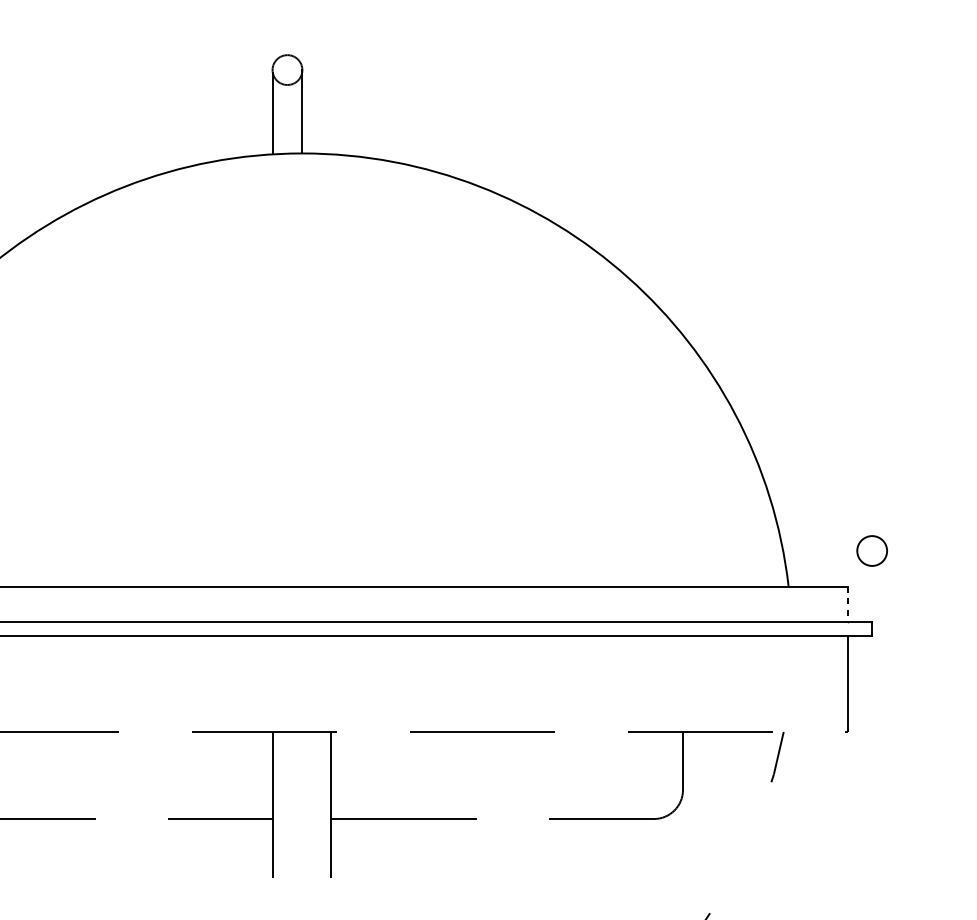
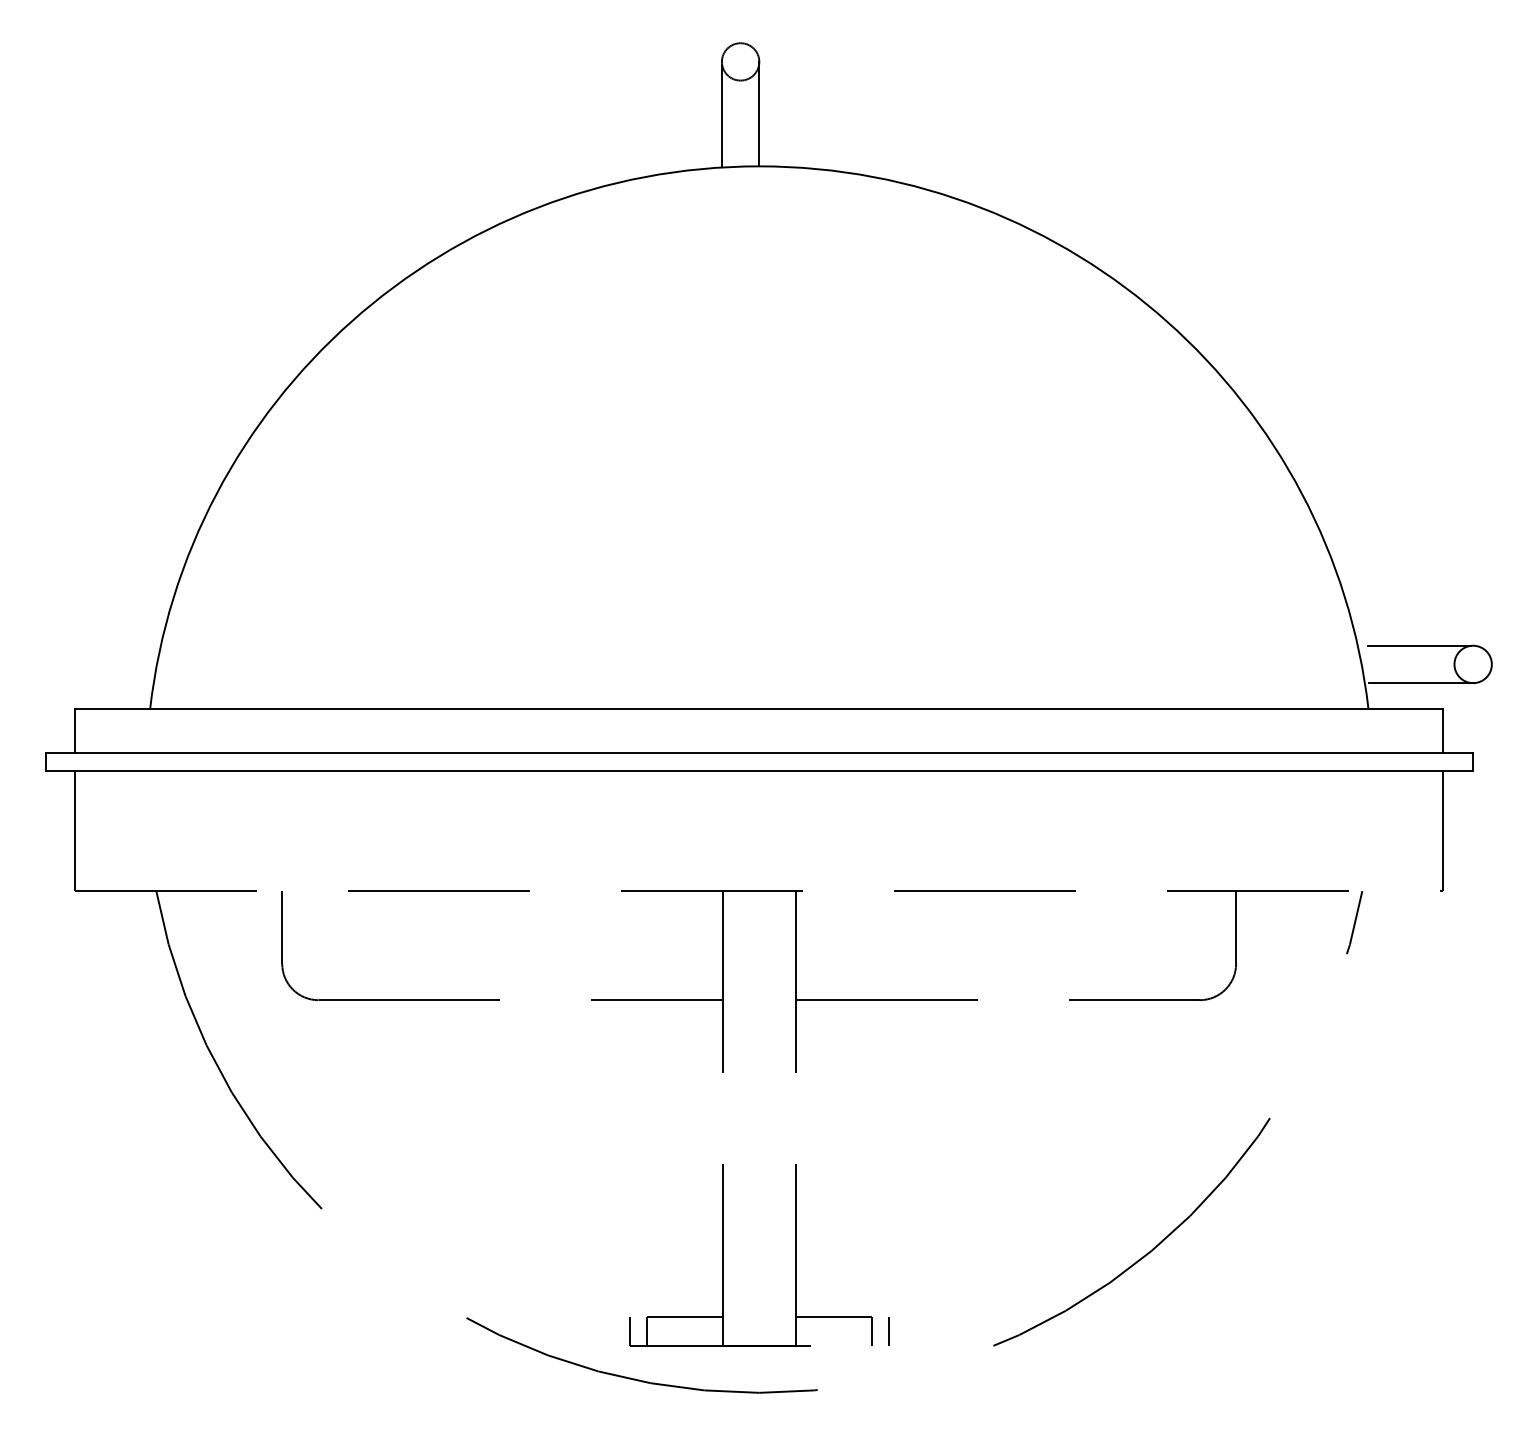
line: (828, 535) -> (1418, 645), added
line: (830, 566) -> (1421, 683), added
line: (848, 604) -> (1443, 731), dashed -> solid

